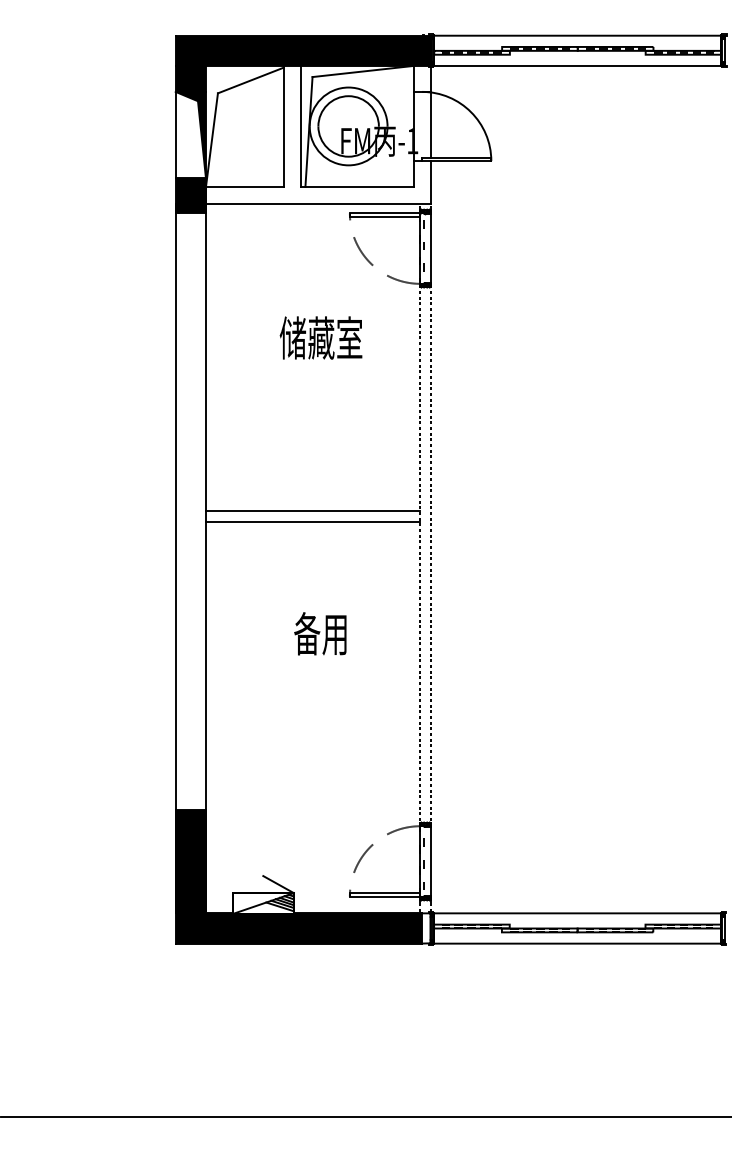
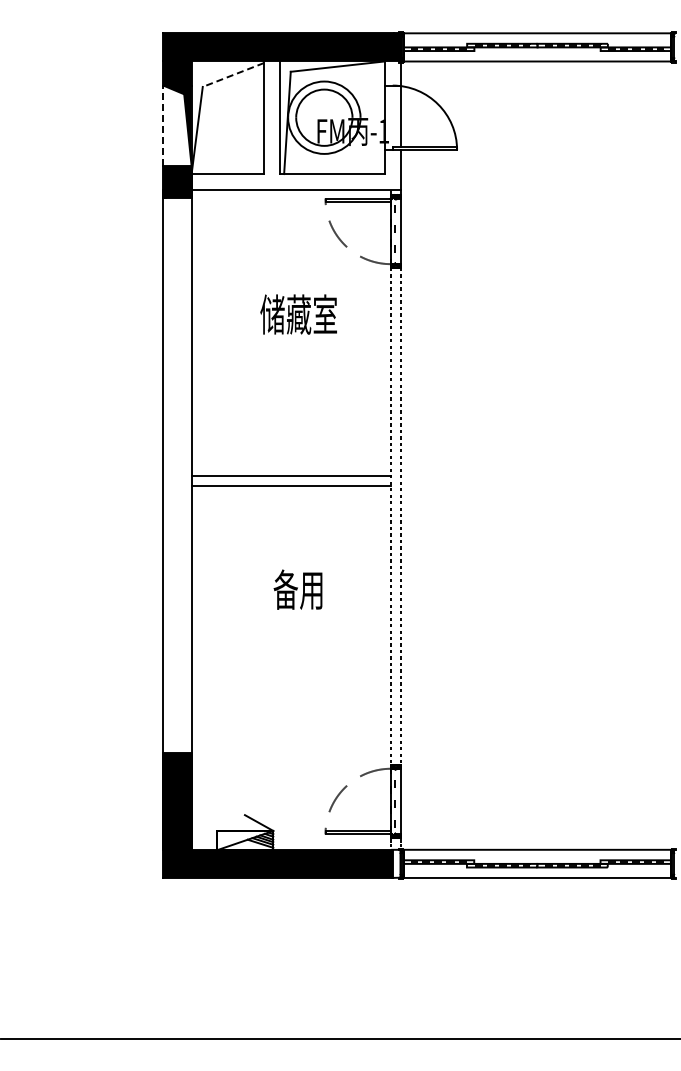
line: (250, 79) -> (233, 74), solid -> dashed
line: (175, 134) -> (163, 125), solid -> dashed

